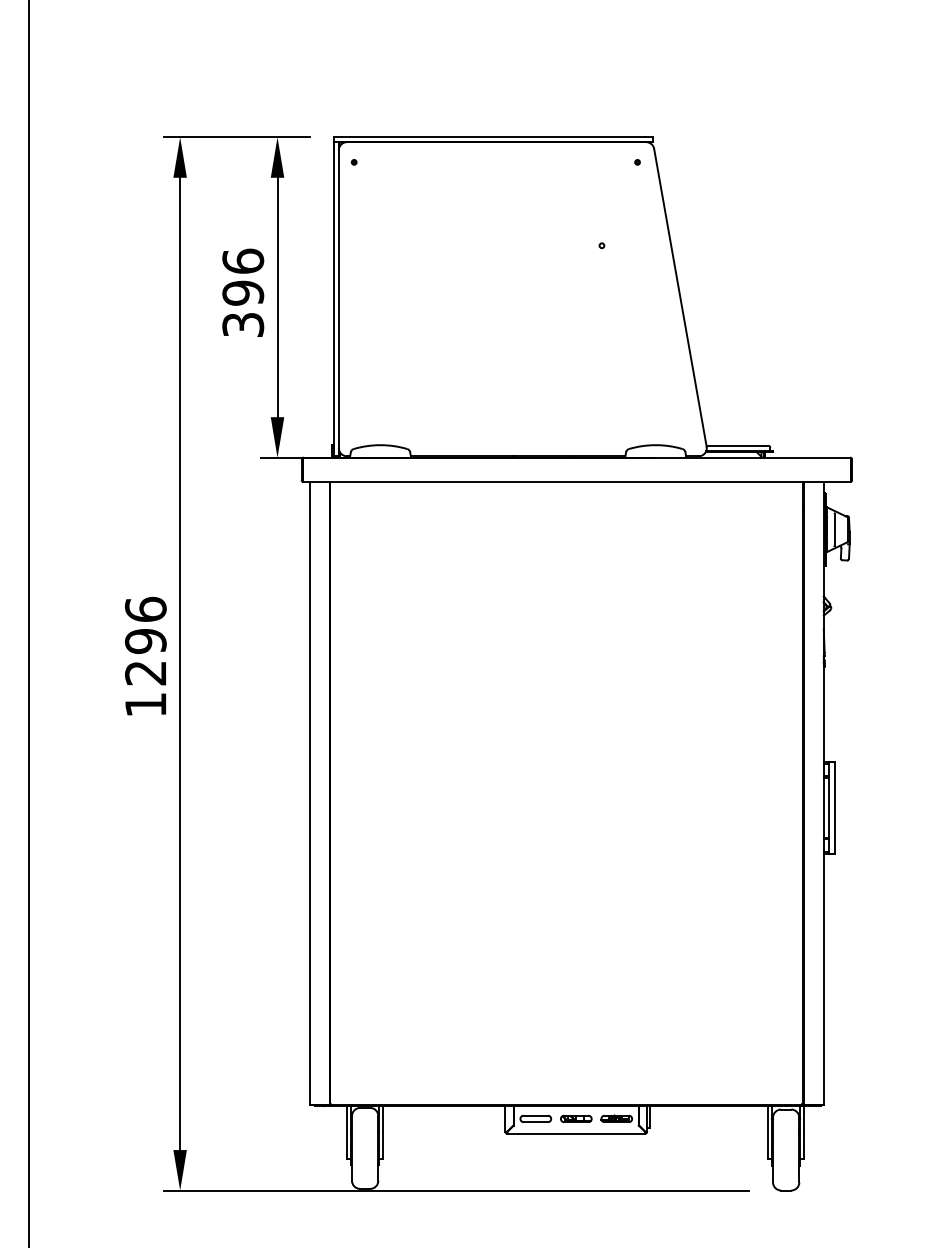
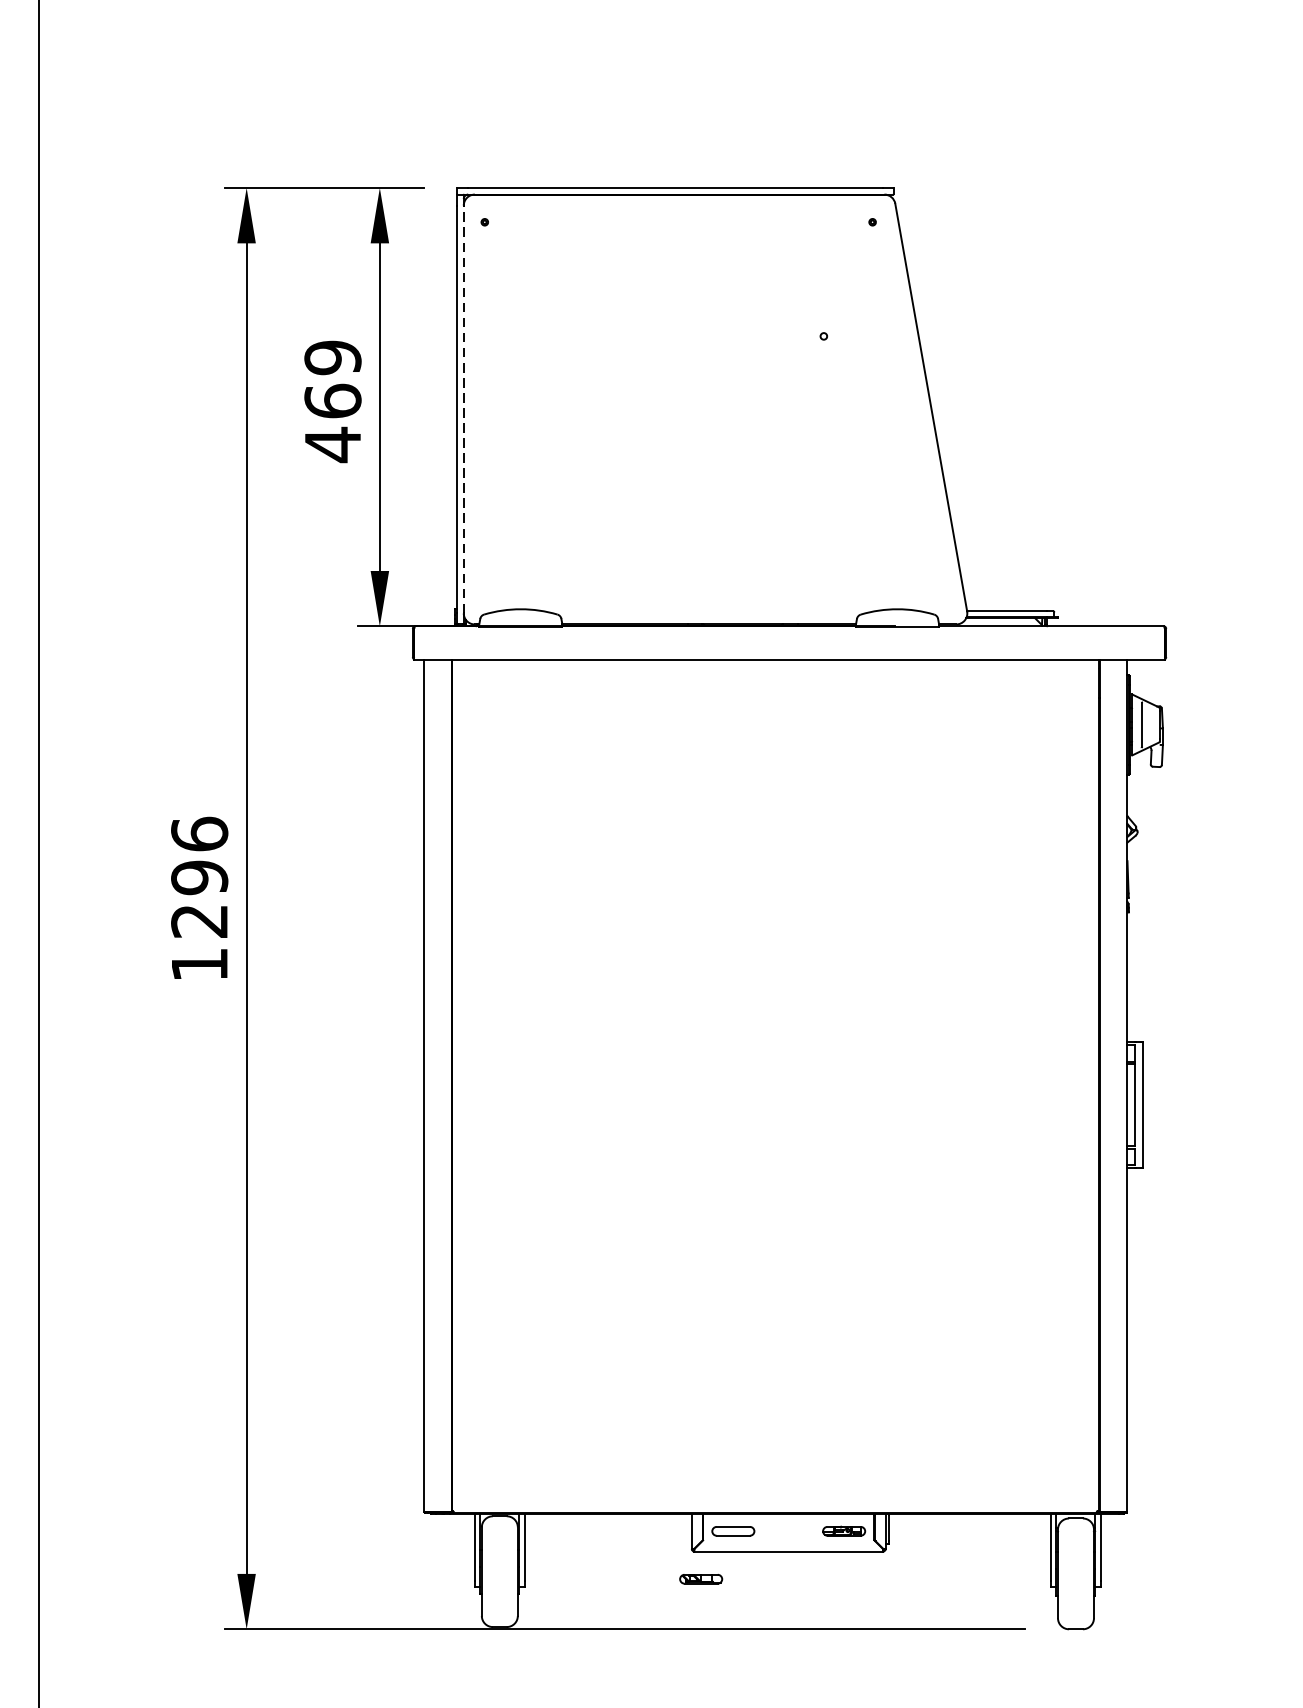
text: (243, 293) -> (333, 401), 396 -> 469
line: (338, 299) -> (463, 409), solid -> dashed
part: (576, 1118) -> (701, 1578), moved

